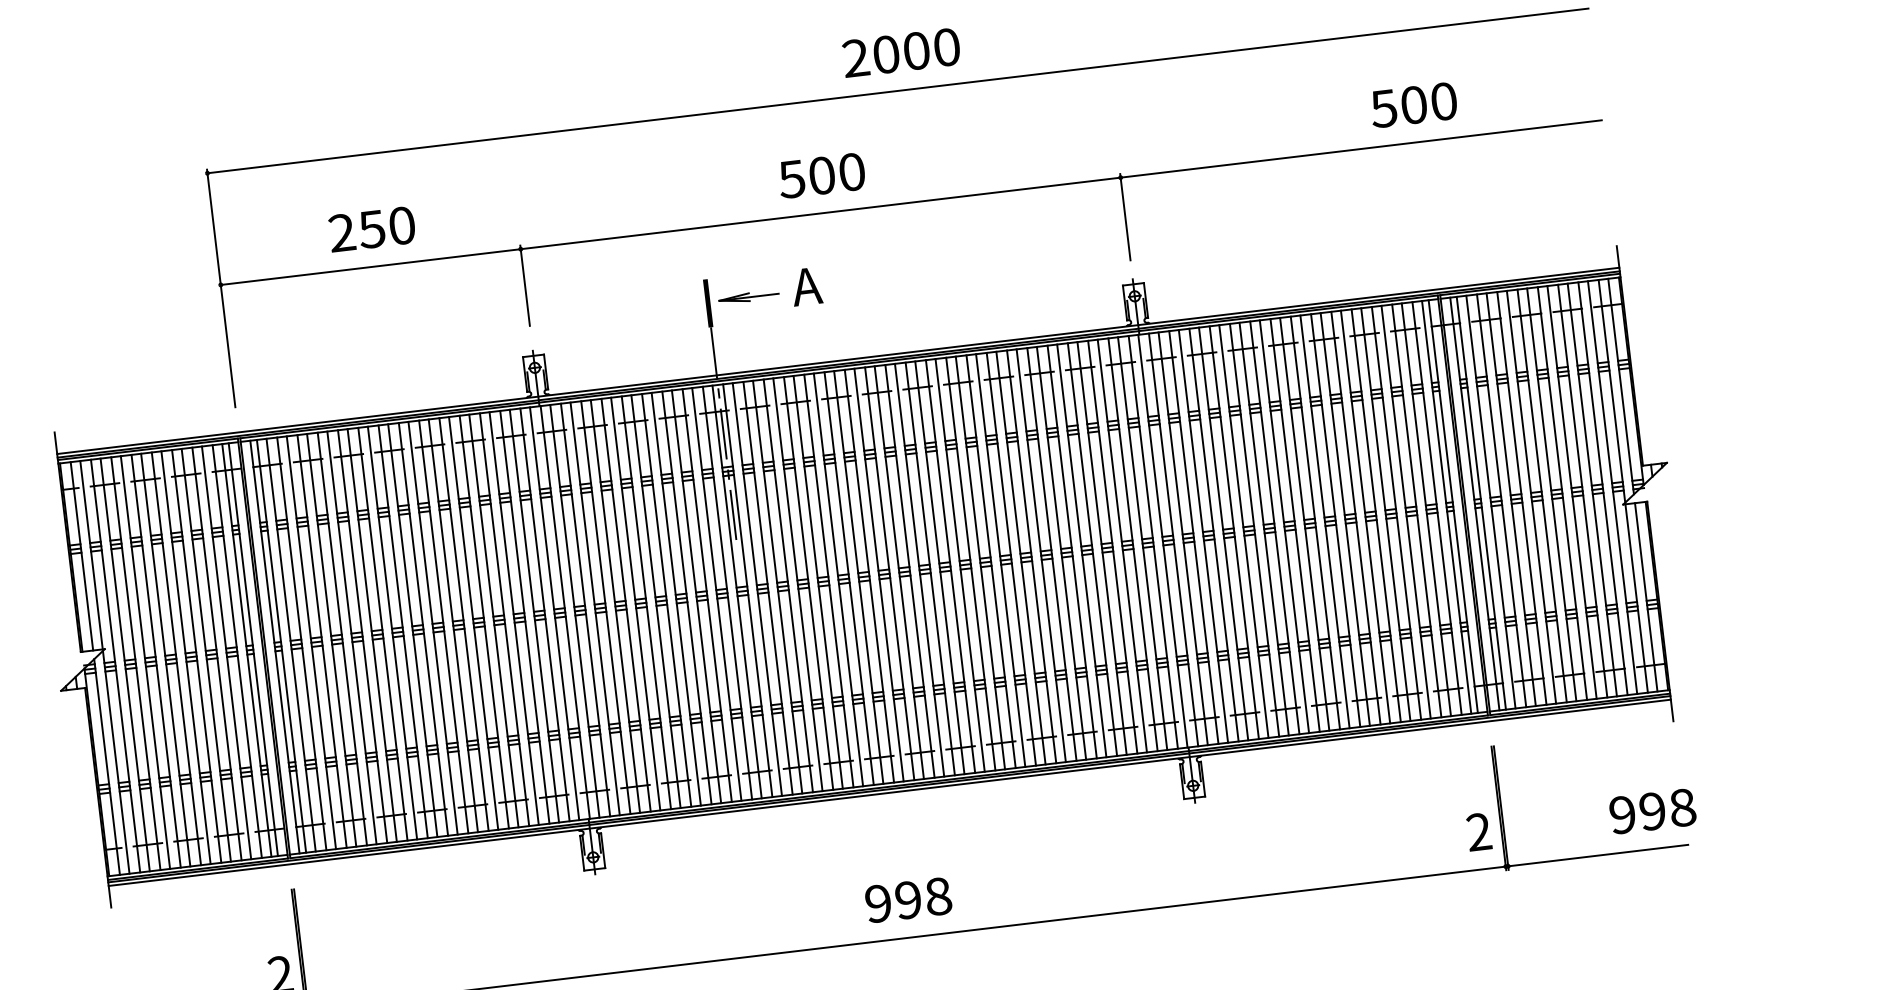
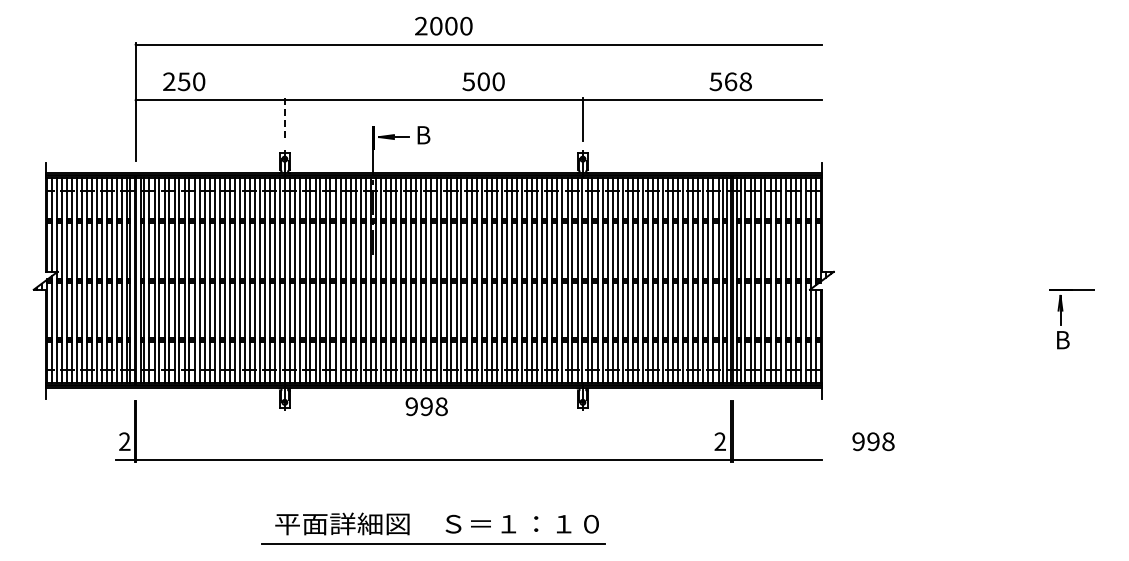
text: (900, 51) -> (443, 25), moved
text: (1427, 102) -> (737, 81), 500 -> 568
text: (821, 175) -> (483, 81), moved
text: (372, 228) -> (184, 81), moved
line: (524, 286) -> (284, 118), solid -> dashed
text: (806, 287) -> (422, 135), A -> B
text: (1652, 810) -> (873, 441), moved
text: (907, 899) -> (426, 406), moved

